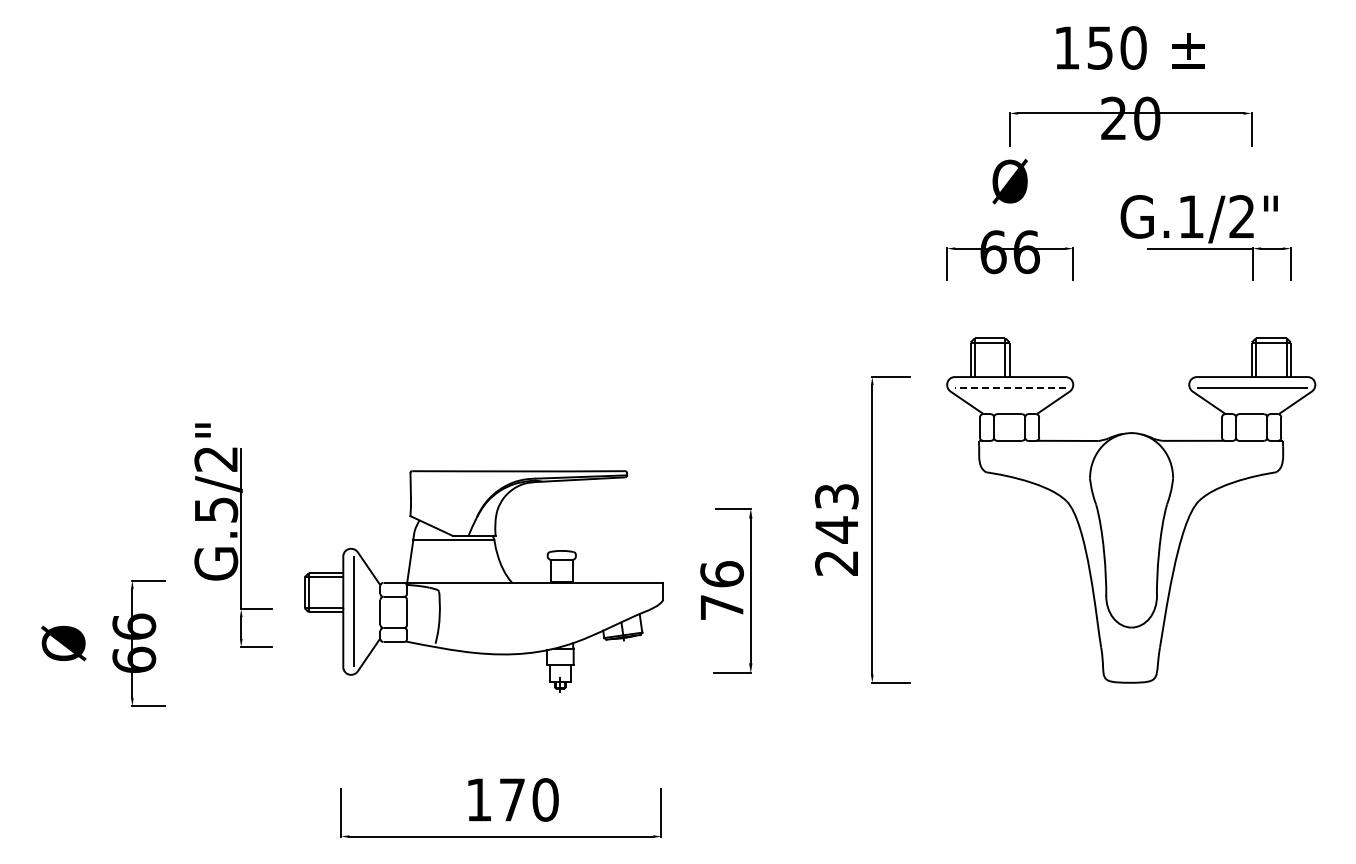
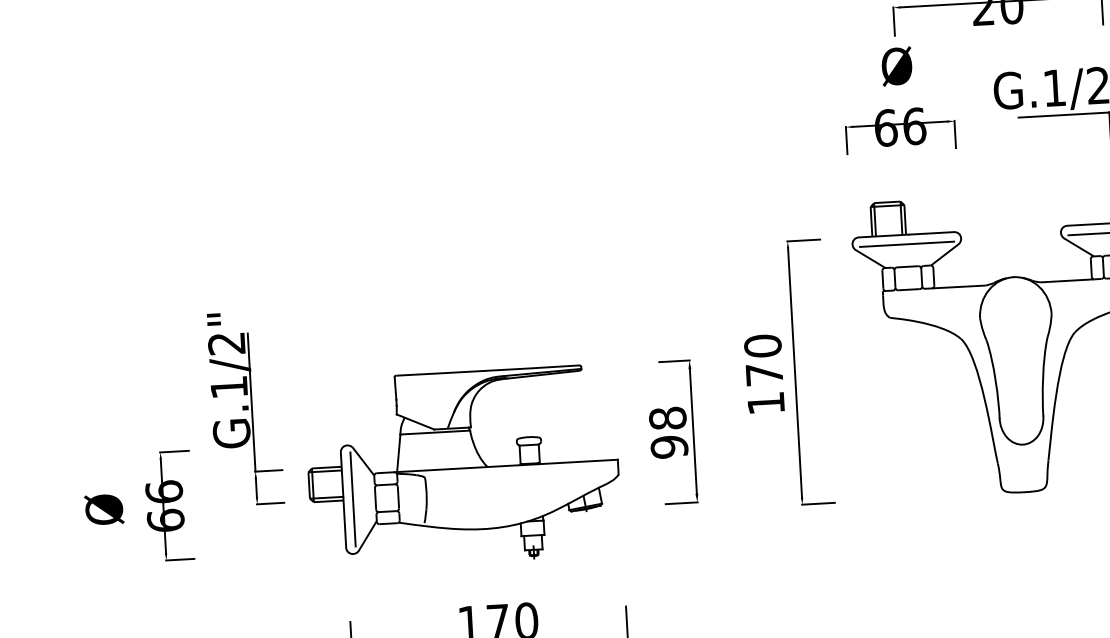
line: (1010, 388) -> (907, 244), dashed -> solid
text: (216, 509) -> (229, 387), G.5/2" -> G.1/2"
text: (836, 529) -> (764, 374), 243 -> 170
part: (483, 581) -> (462, 467), moved
text: (722, 590) -> (668, 432), 76 -> 98

